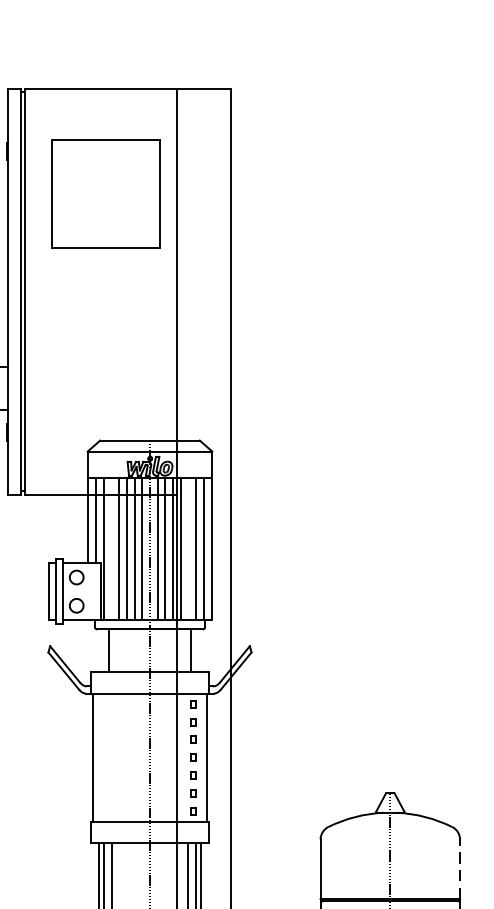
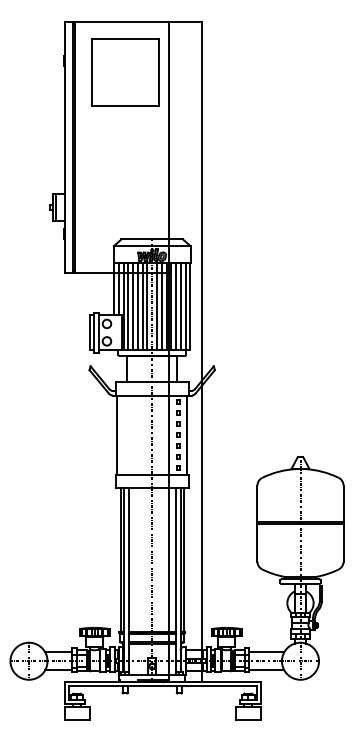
part: (106, 194) -> (125, 72), moved
line: (111, 549) -> (128, 306), added
line: (189, 549) -> (176, 306), added
line: (460, 868) -> (343, 503), dashed -> solid

